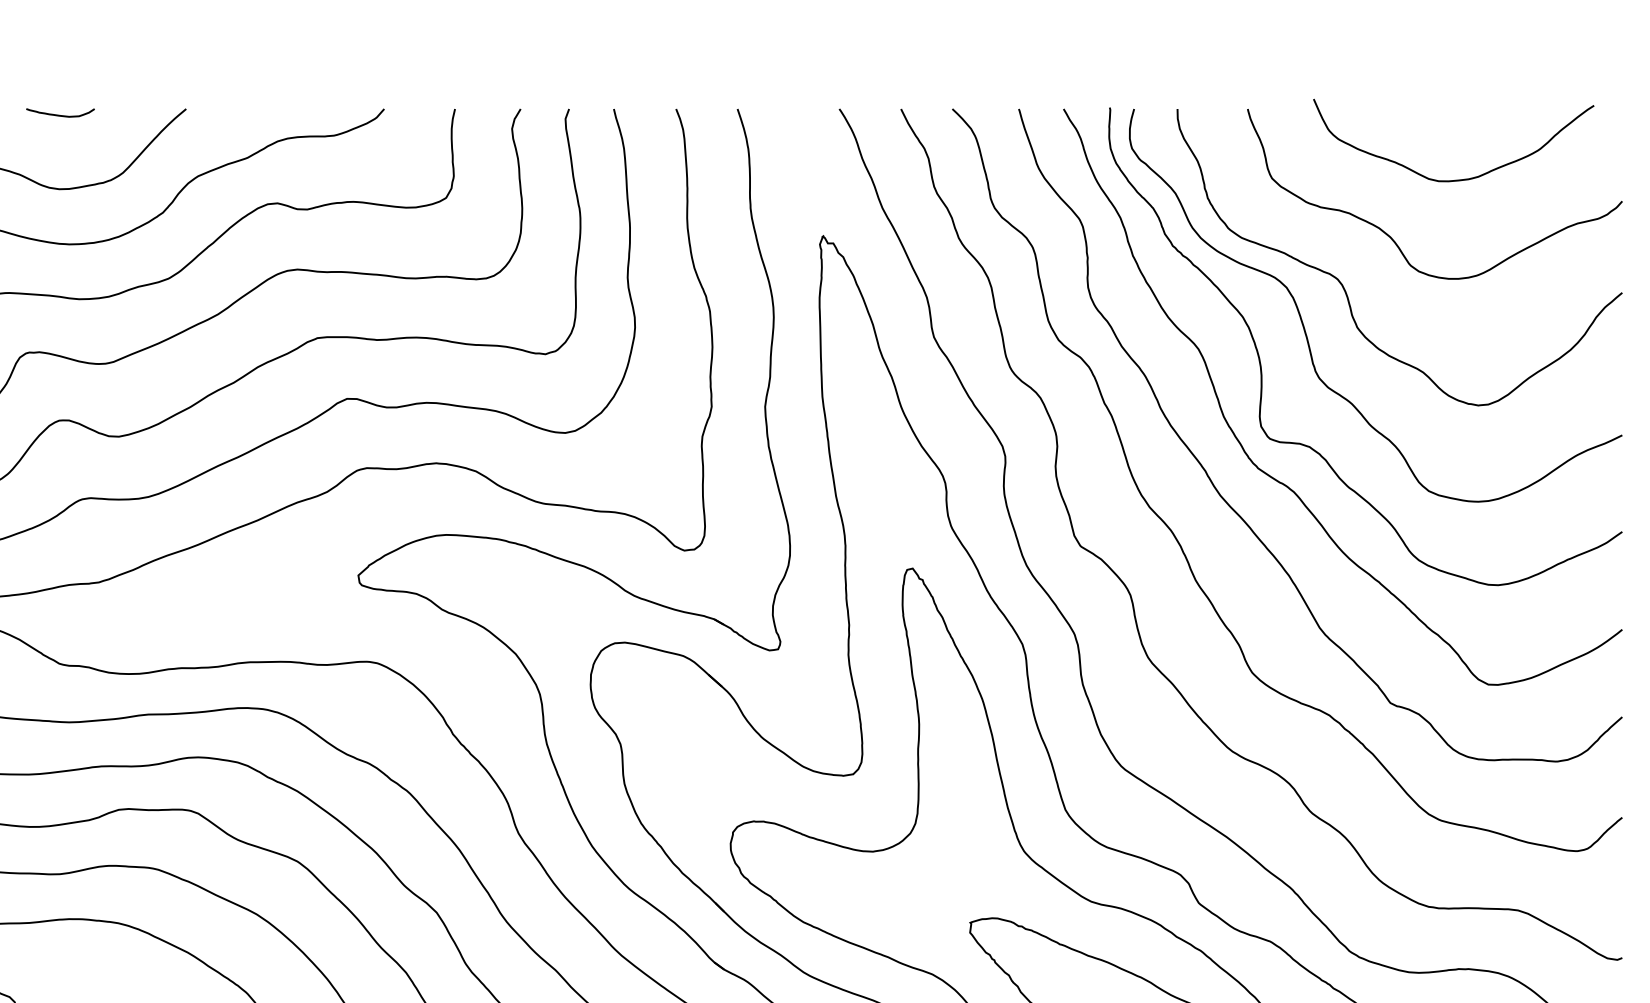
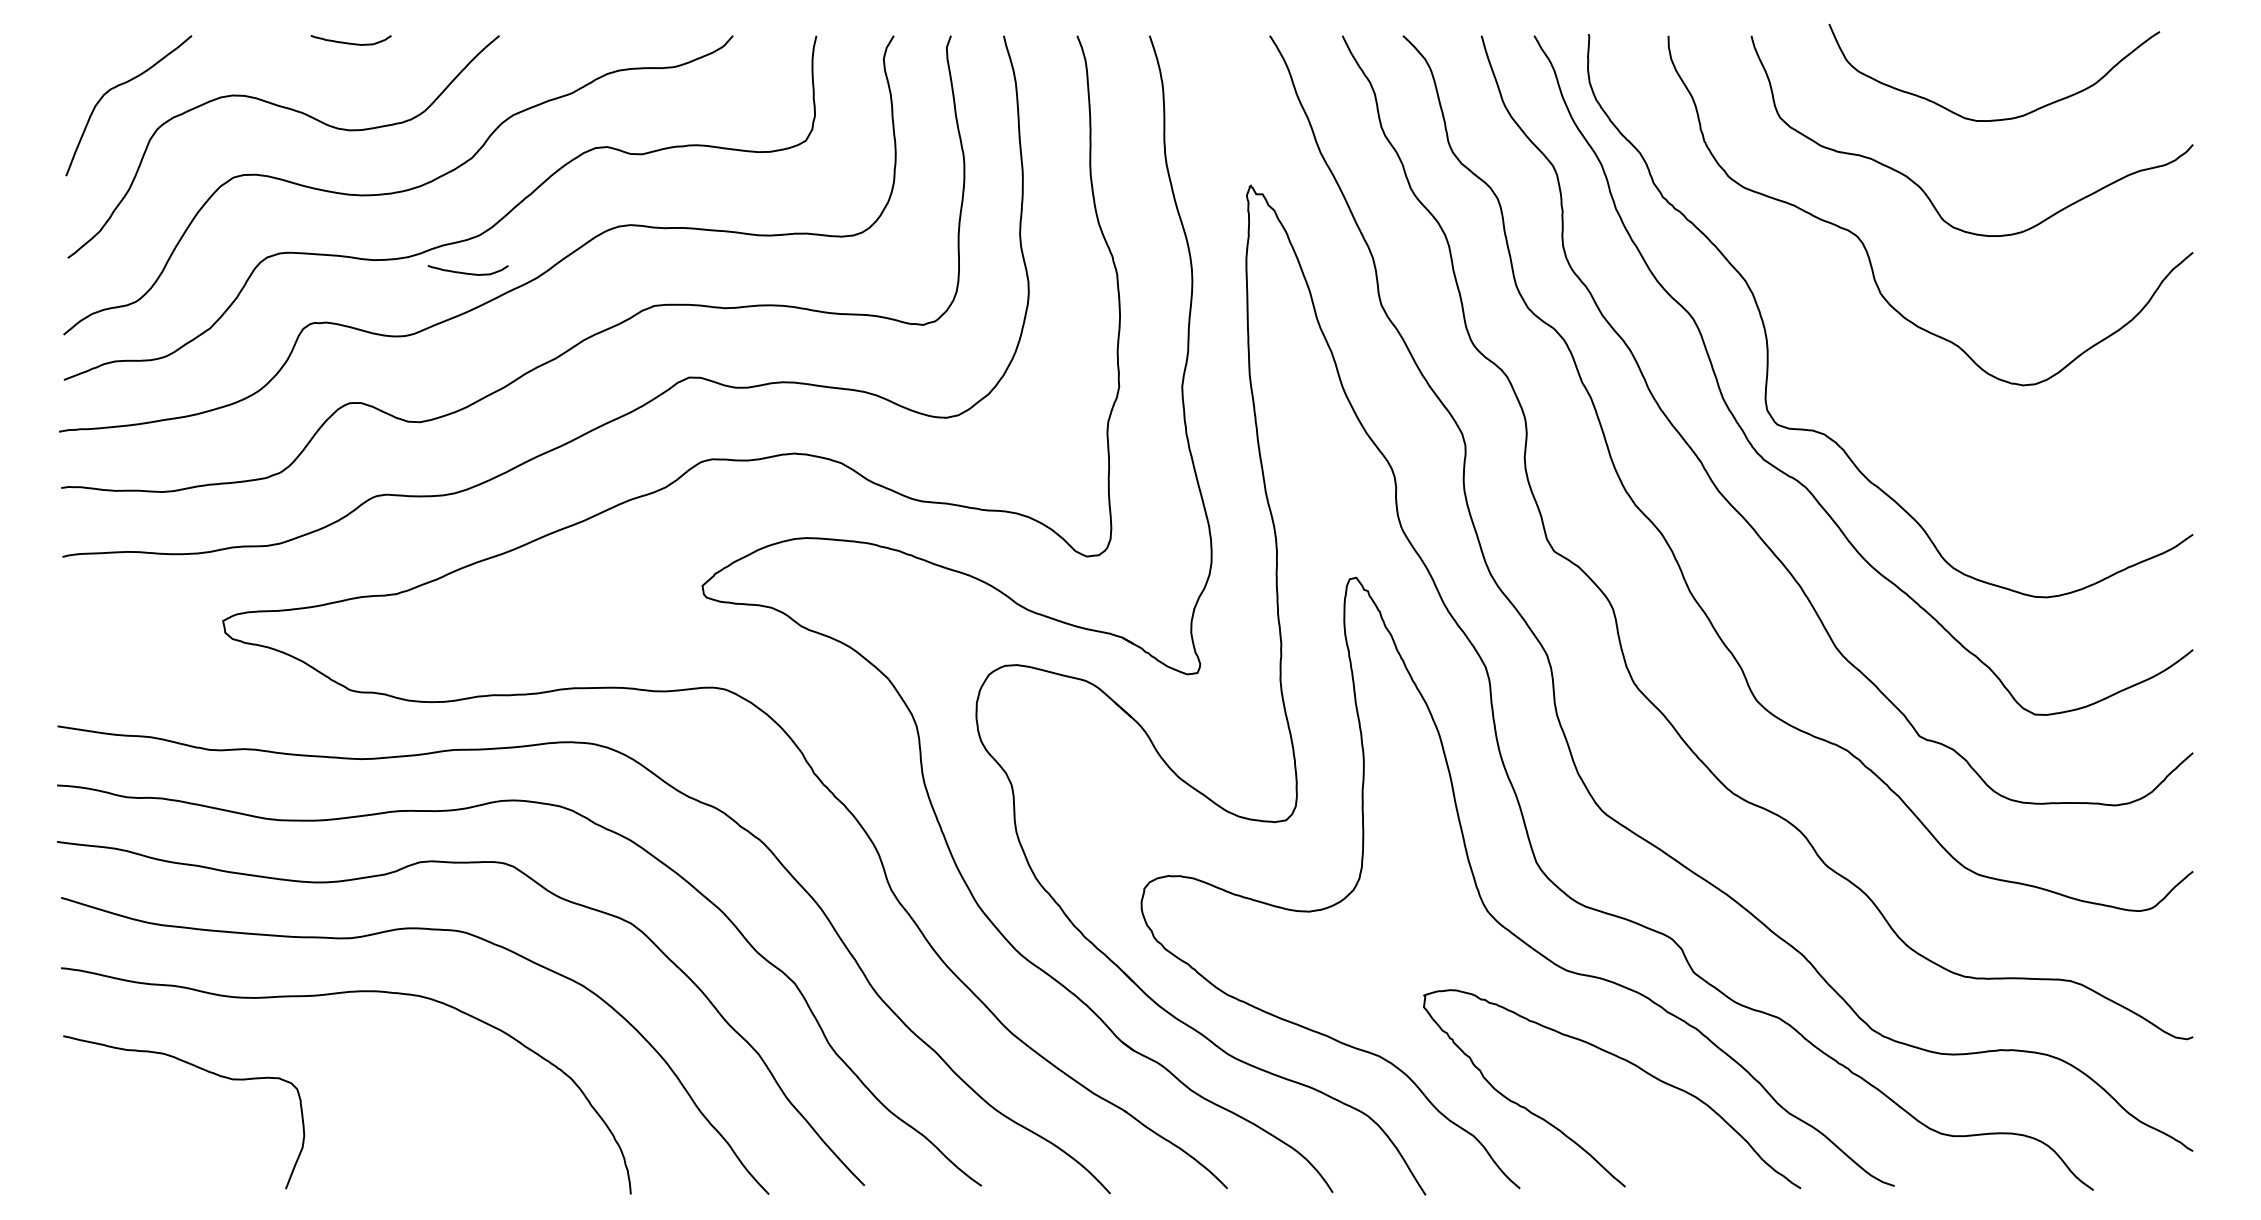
curve: (159, 309) -> (467, 272), added
curve: (1305, 329) -> (1819, 295), removed

